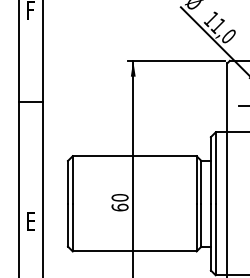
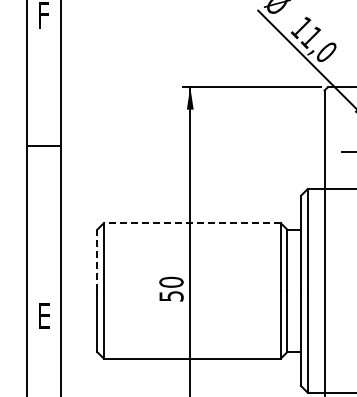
line: (134, 155) -> (191, 222), solid -> dashed
line: (68, 182) -> (97, 260), solid -> dashed
text: (120, 207) -> (171, 295), 60 -> 50

